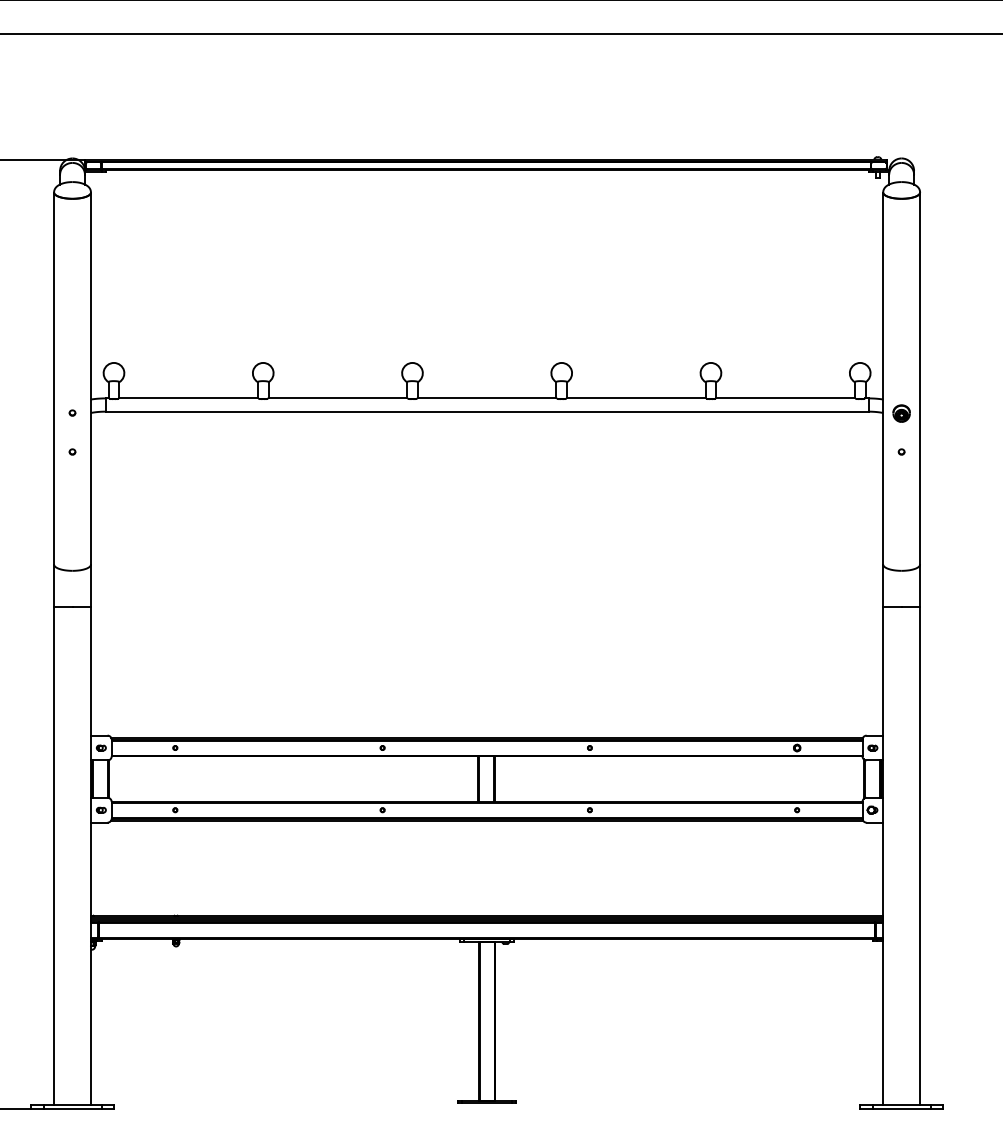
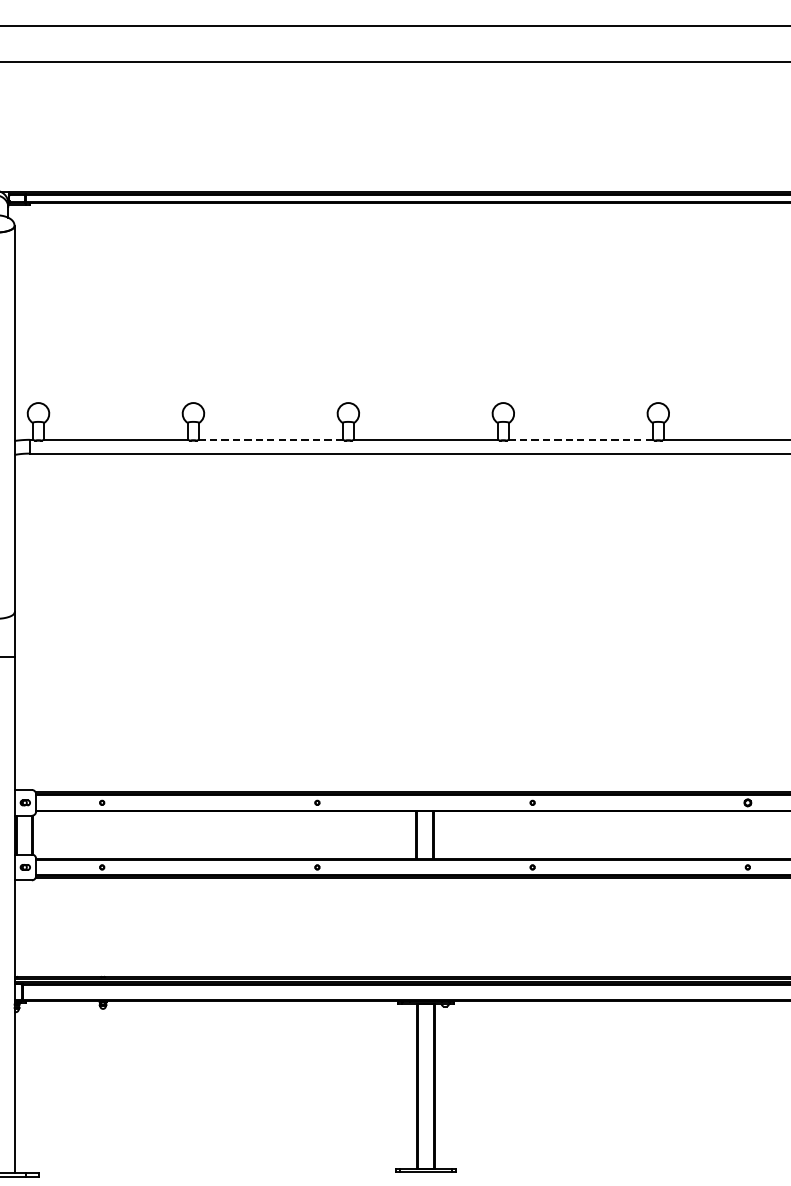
line: (337, 398) -> (270, 439), solid -> dashed
line: (635, 398) -> (579, 439), solid -> dashed

